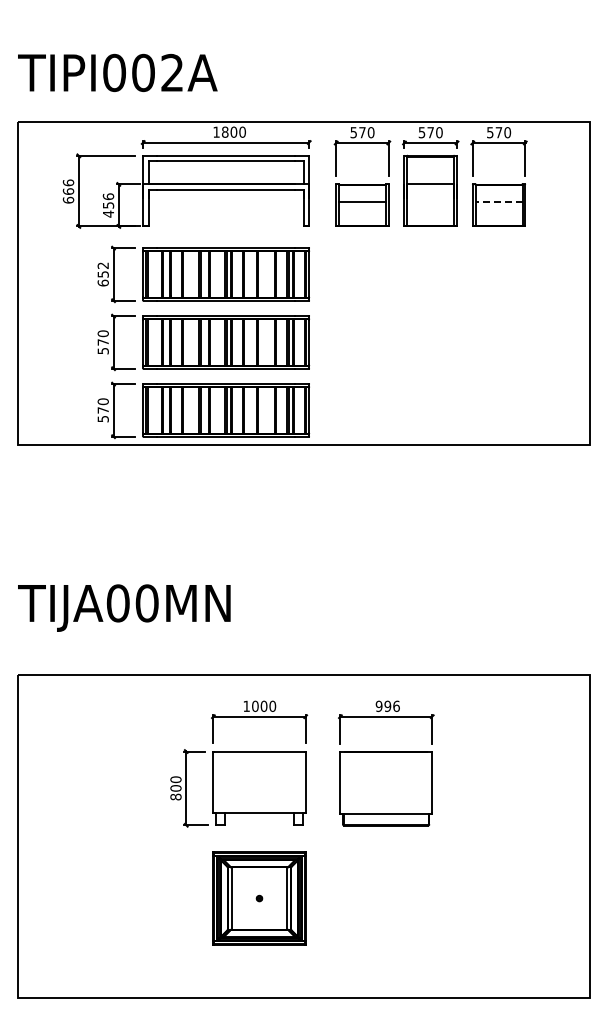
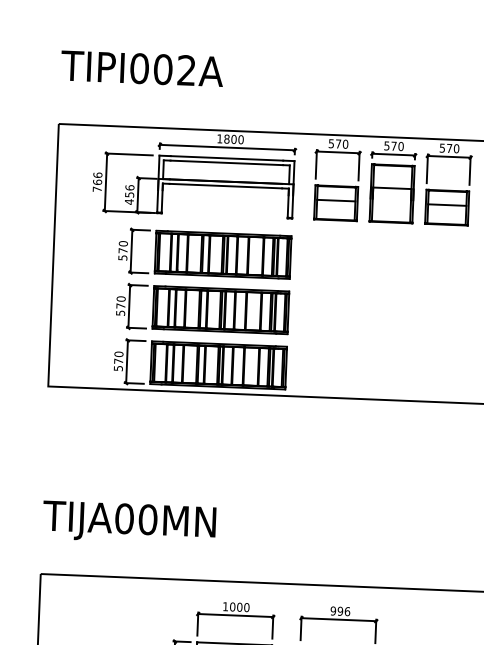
text: (117, 72) -> (142, 68), moved
text: (68, 199) -> (97, 188), 666 -> 766
line: (499, 202) -> (447, 205), dashed -> solid
text: (102, 274) -> (122, 250), 652 -> 570

